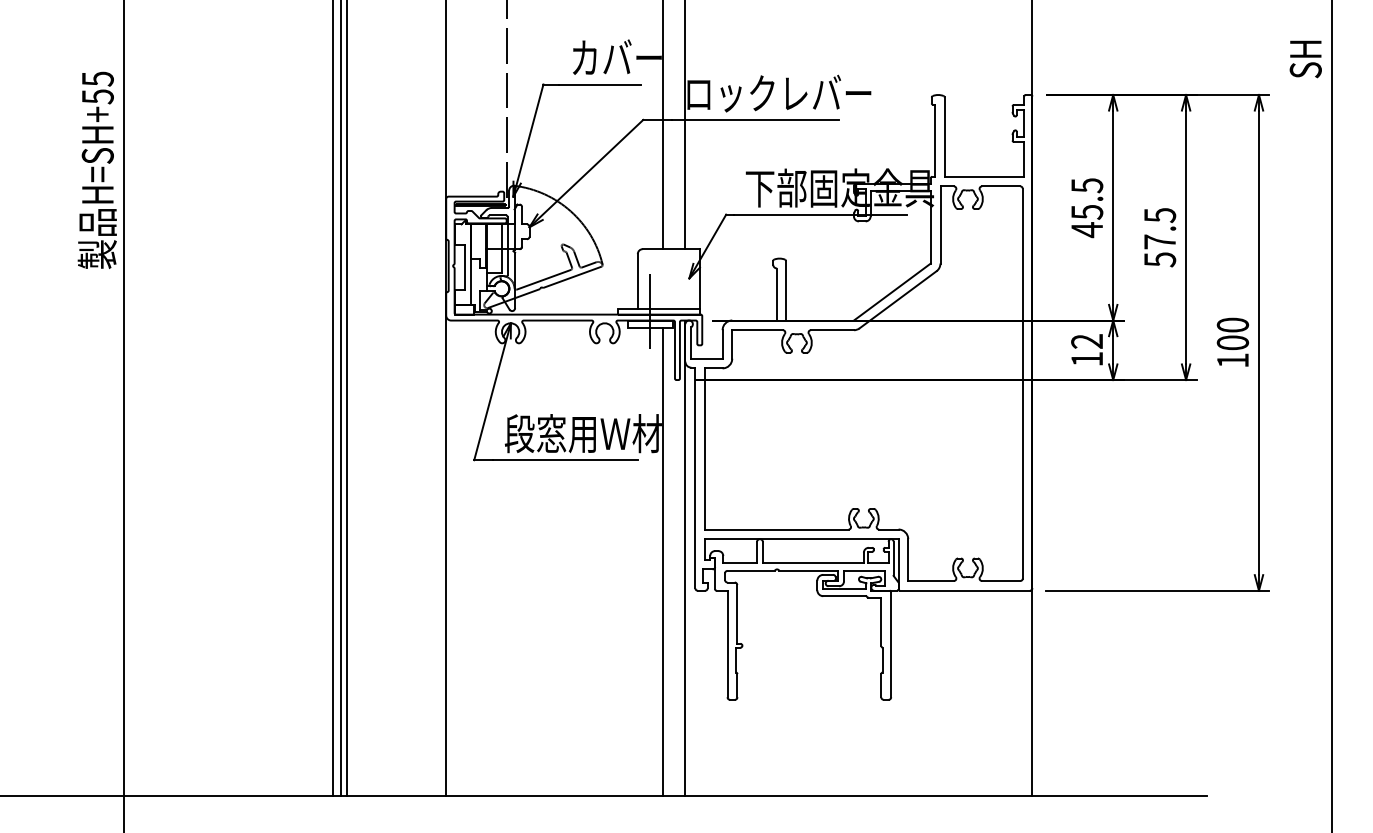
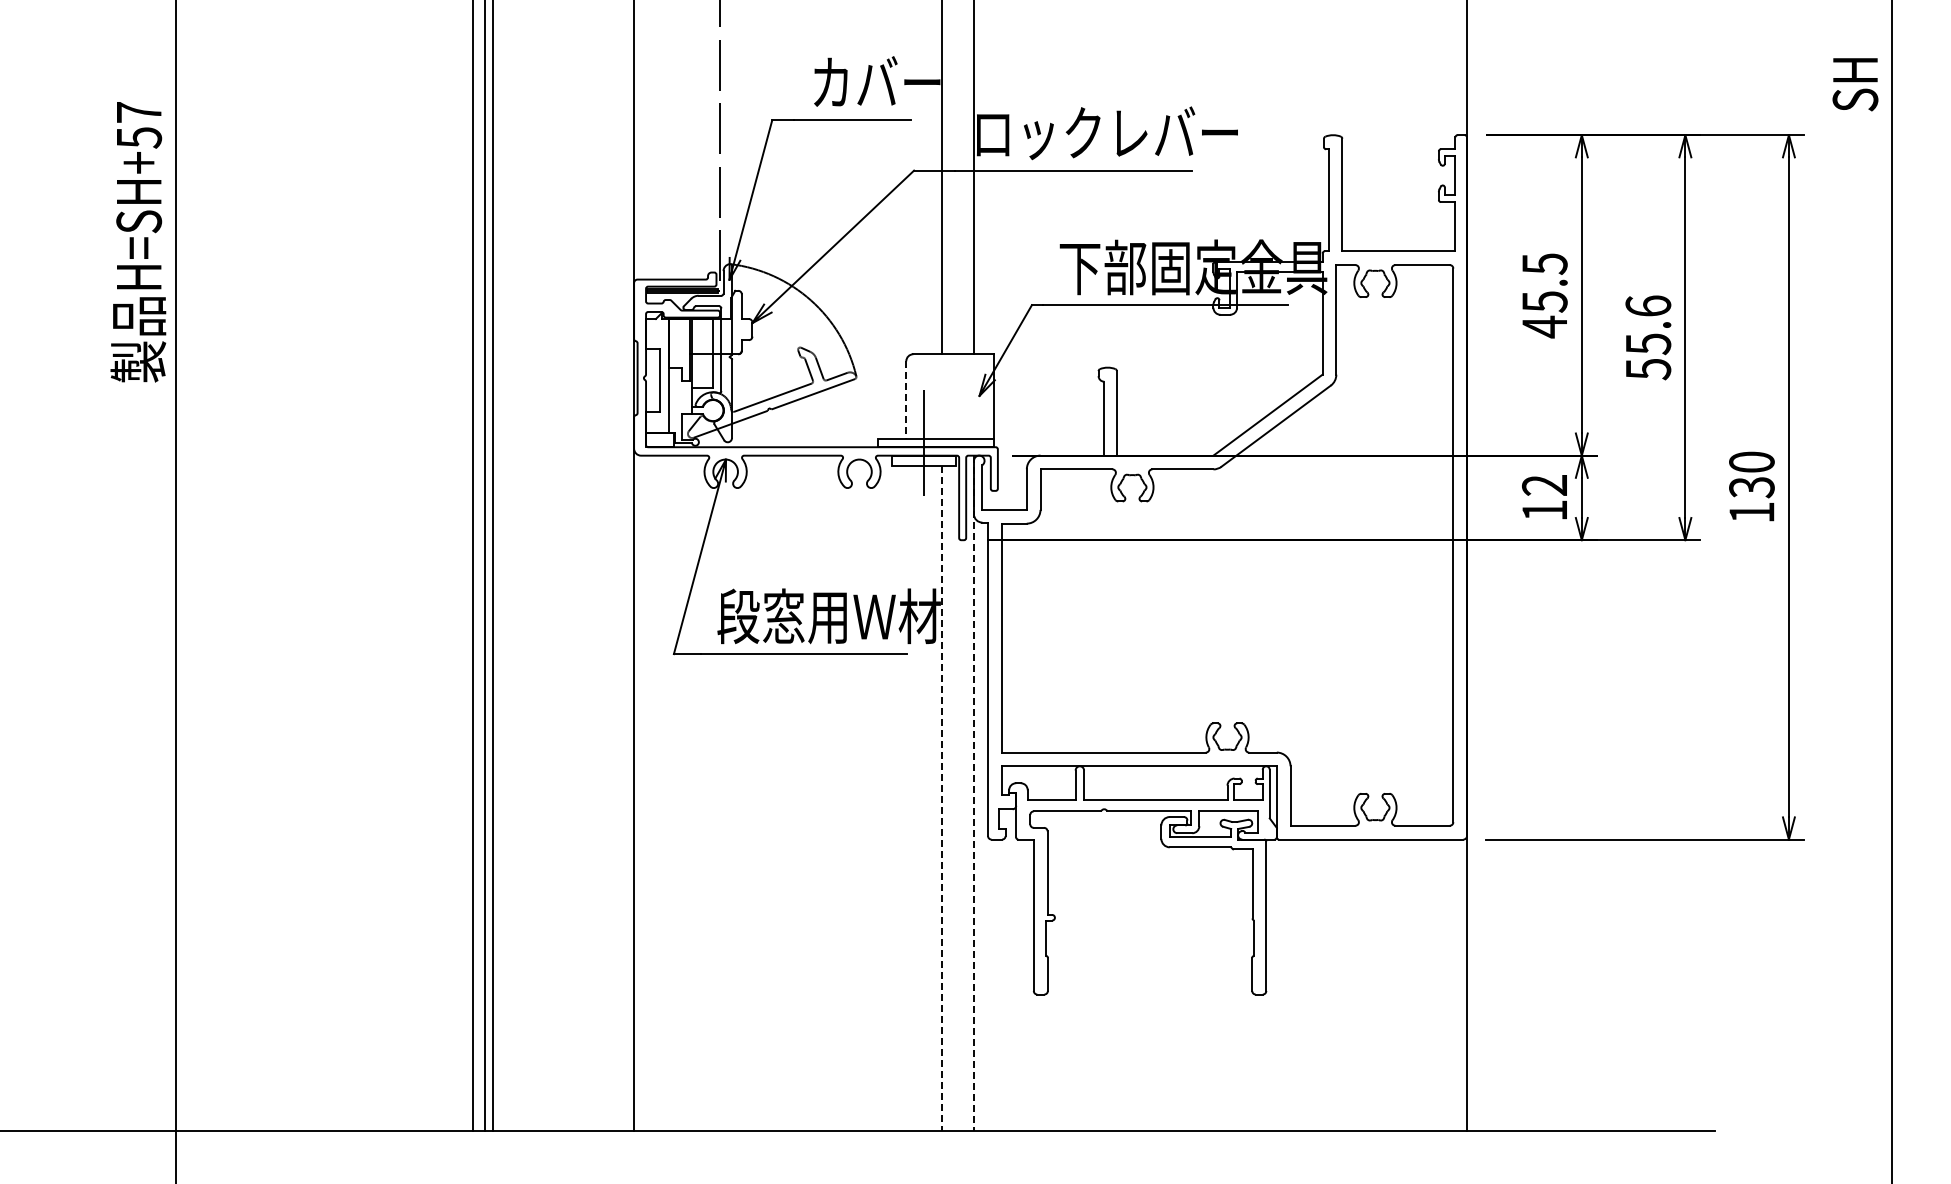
text: (98, 79) -> (139, 112), H=SH+55 -> H=SH+57
text: (1160, 228) -> (1648, 325), 57.5 -> 55.6
line: (637, 281) -> (906, 400), solid -> dashed
text: (1232, 342) -> (1751, 487), 100 -> 130
line: (685, 558) -> (973, 793), solid -> dashed
line: (662, 562) -> (941, 799), solid -> dashed

